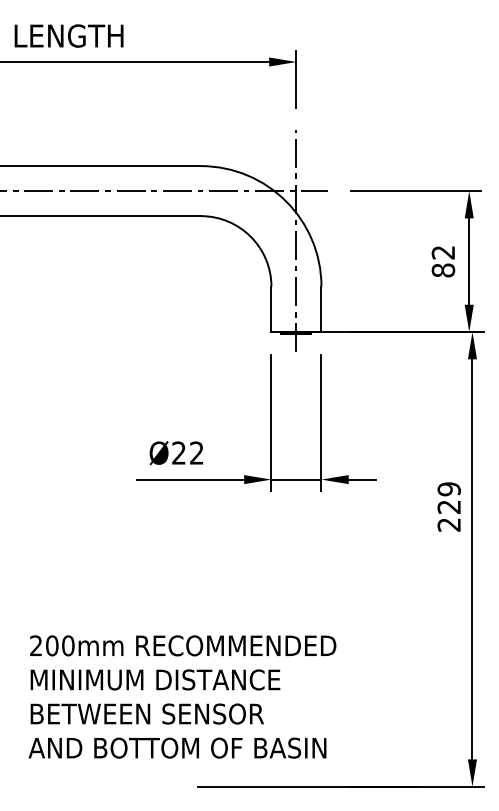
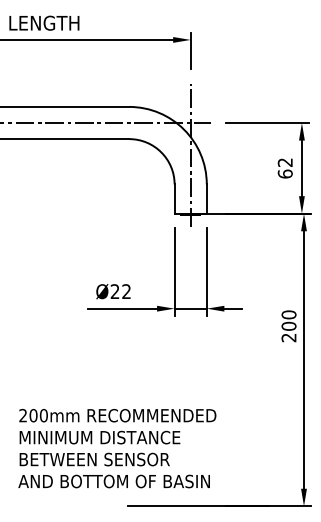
text: (442, 269) -> (284, 173), 82 -> 62
text: (448, 497) -> (288, 320), 229 -> 200

